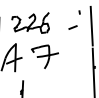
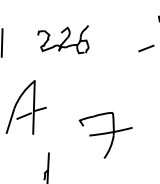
part: (30, 22) -> (63, 38), size x0.7
part: (44, 56) -> (104, 134), moved

